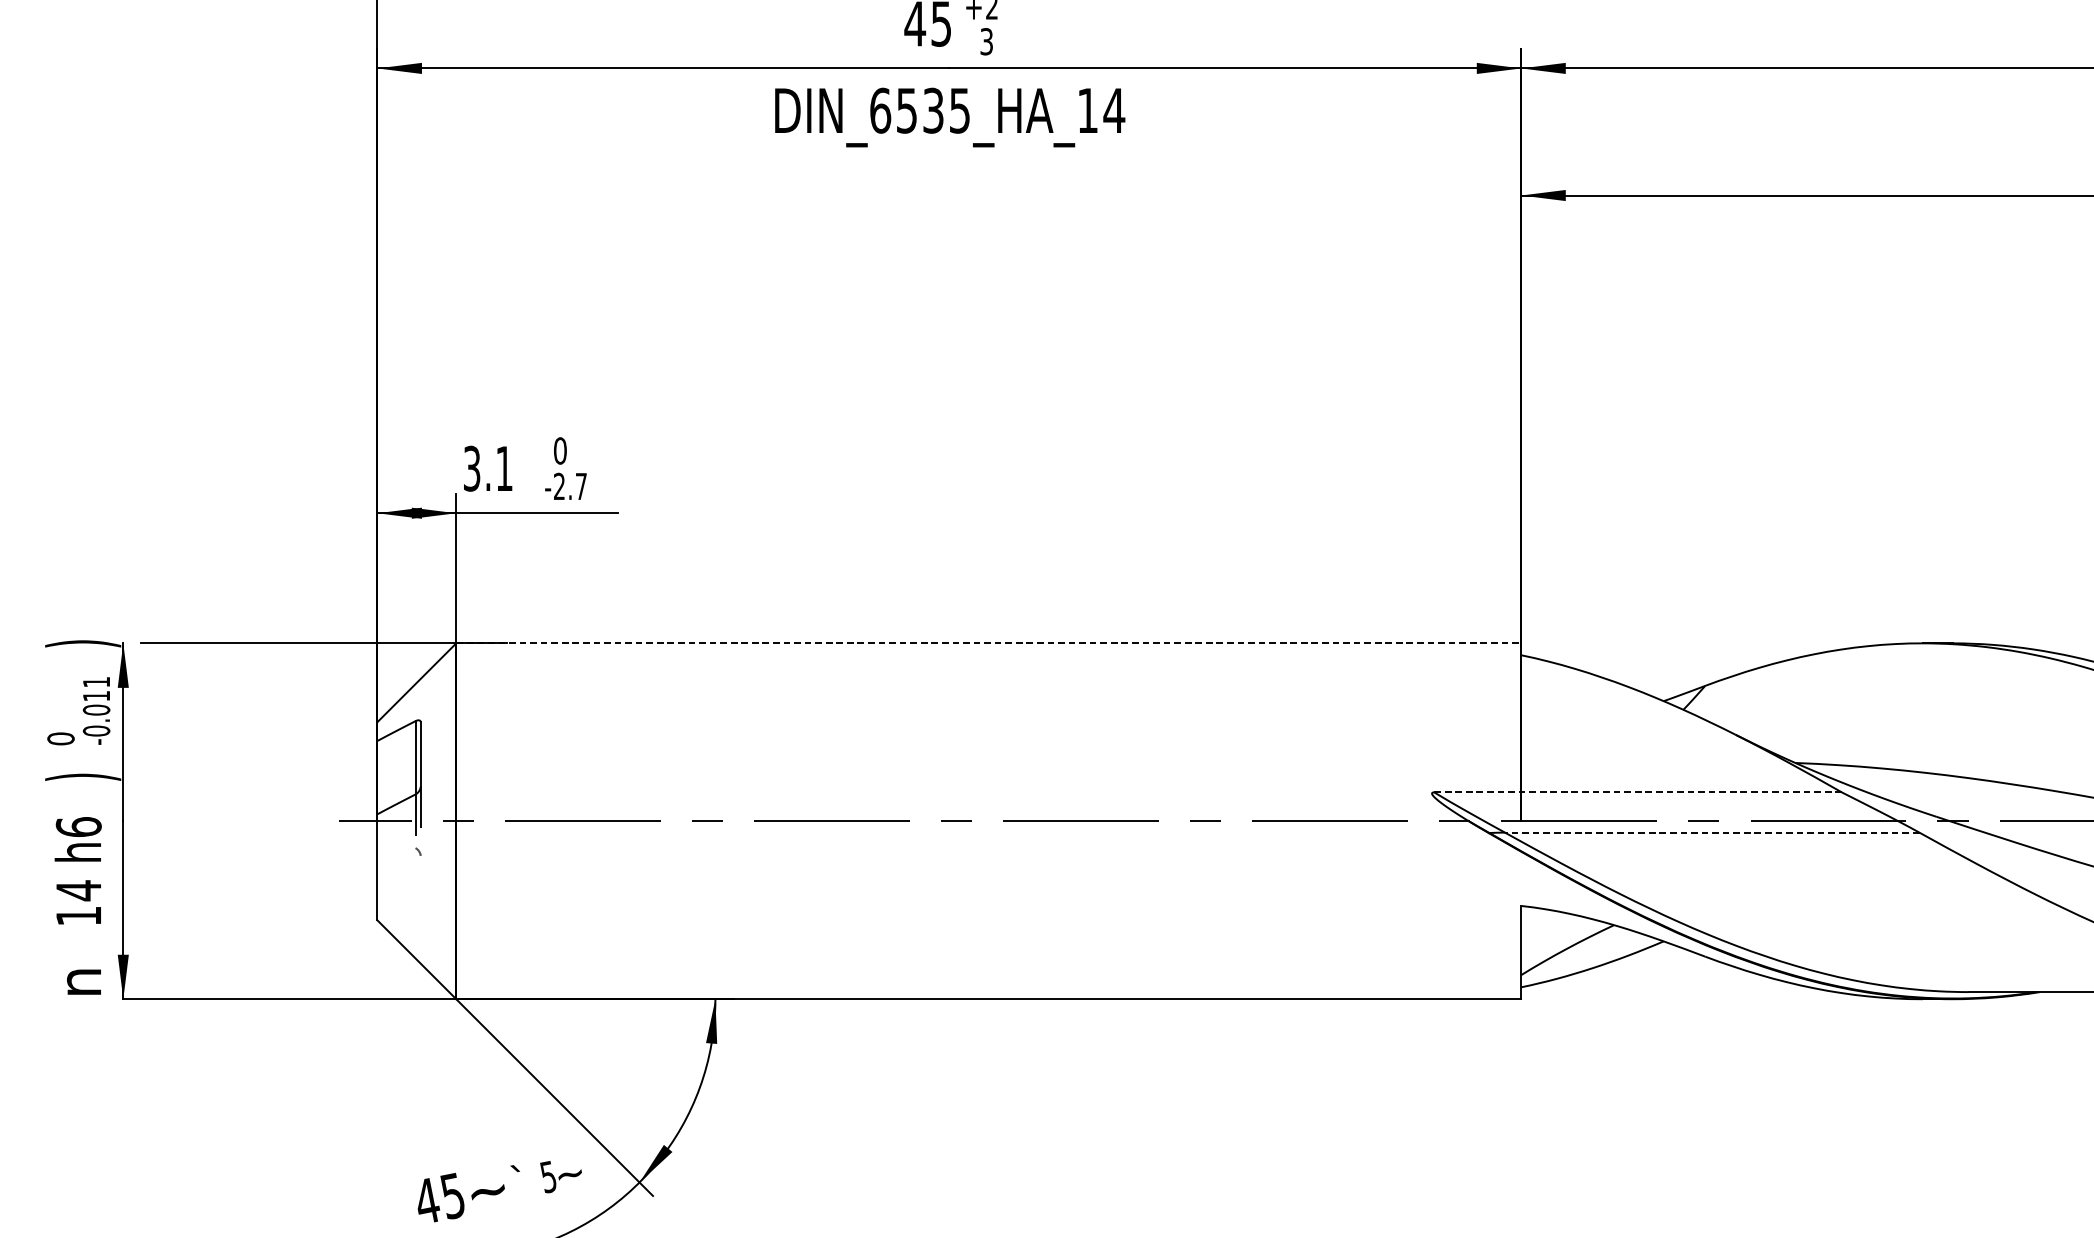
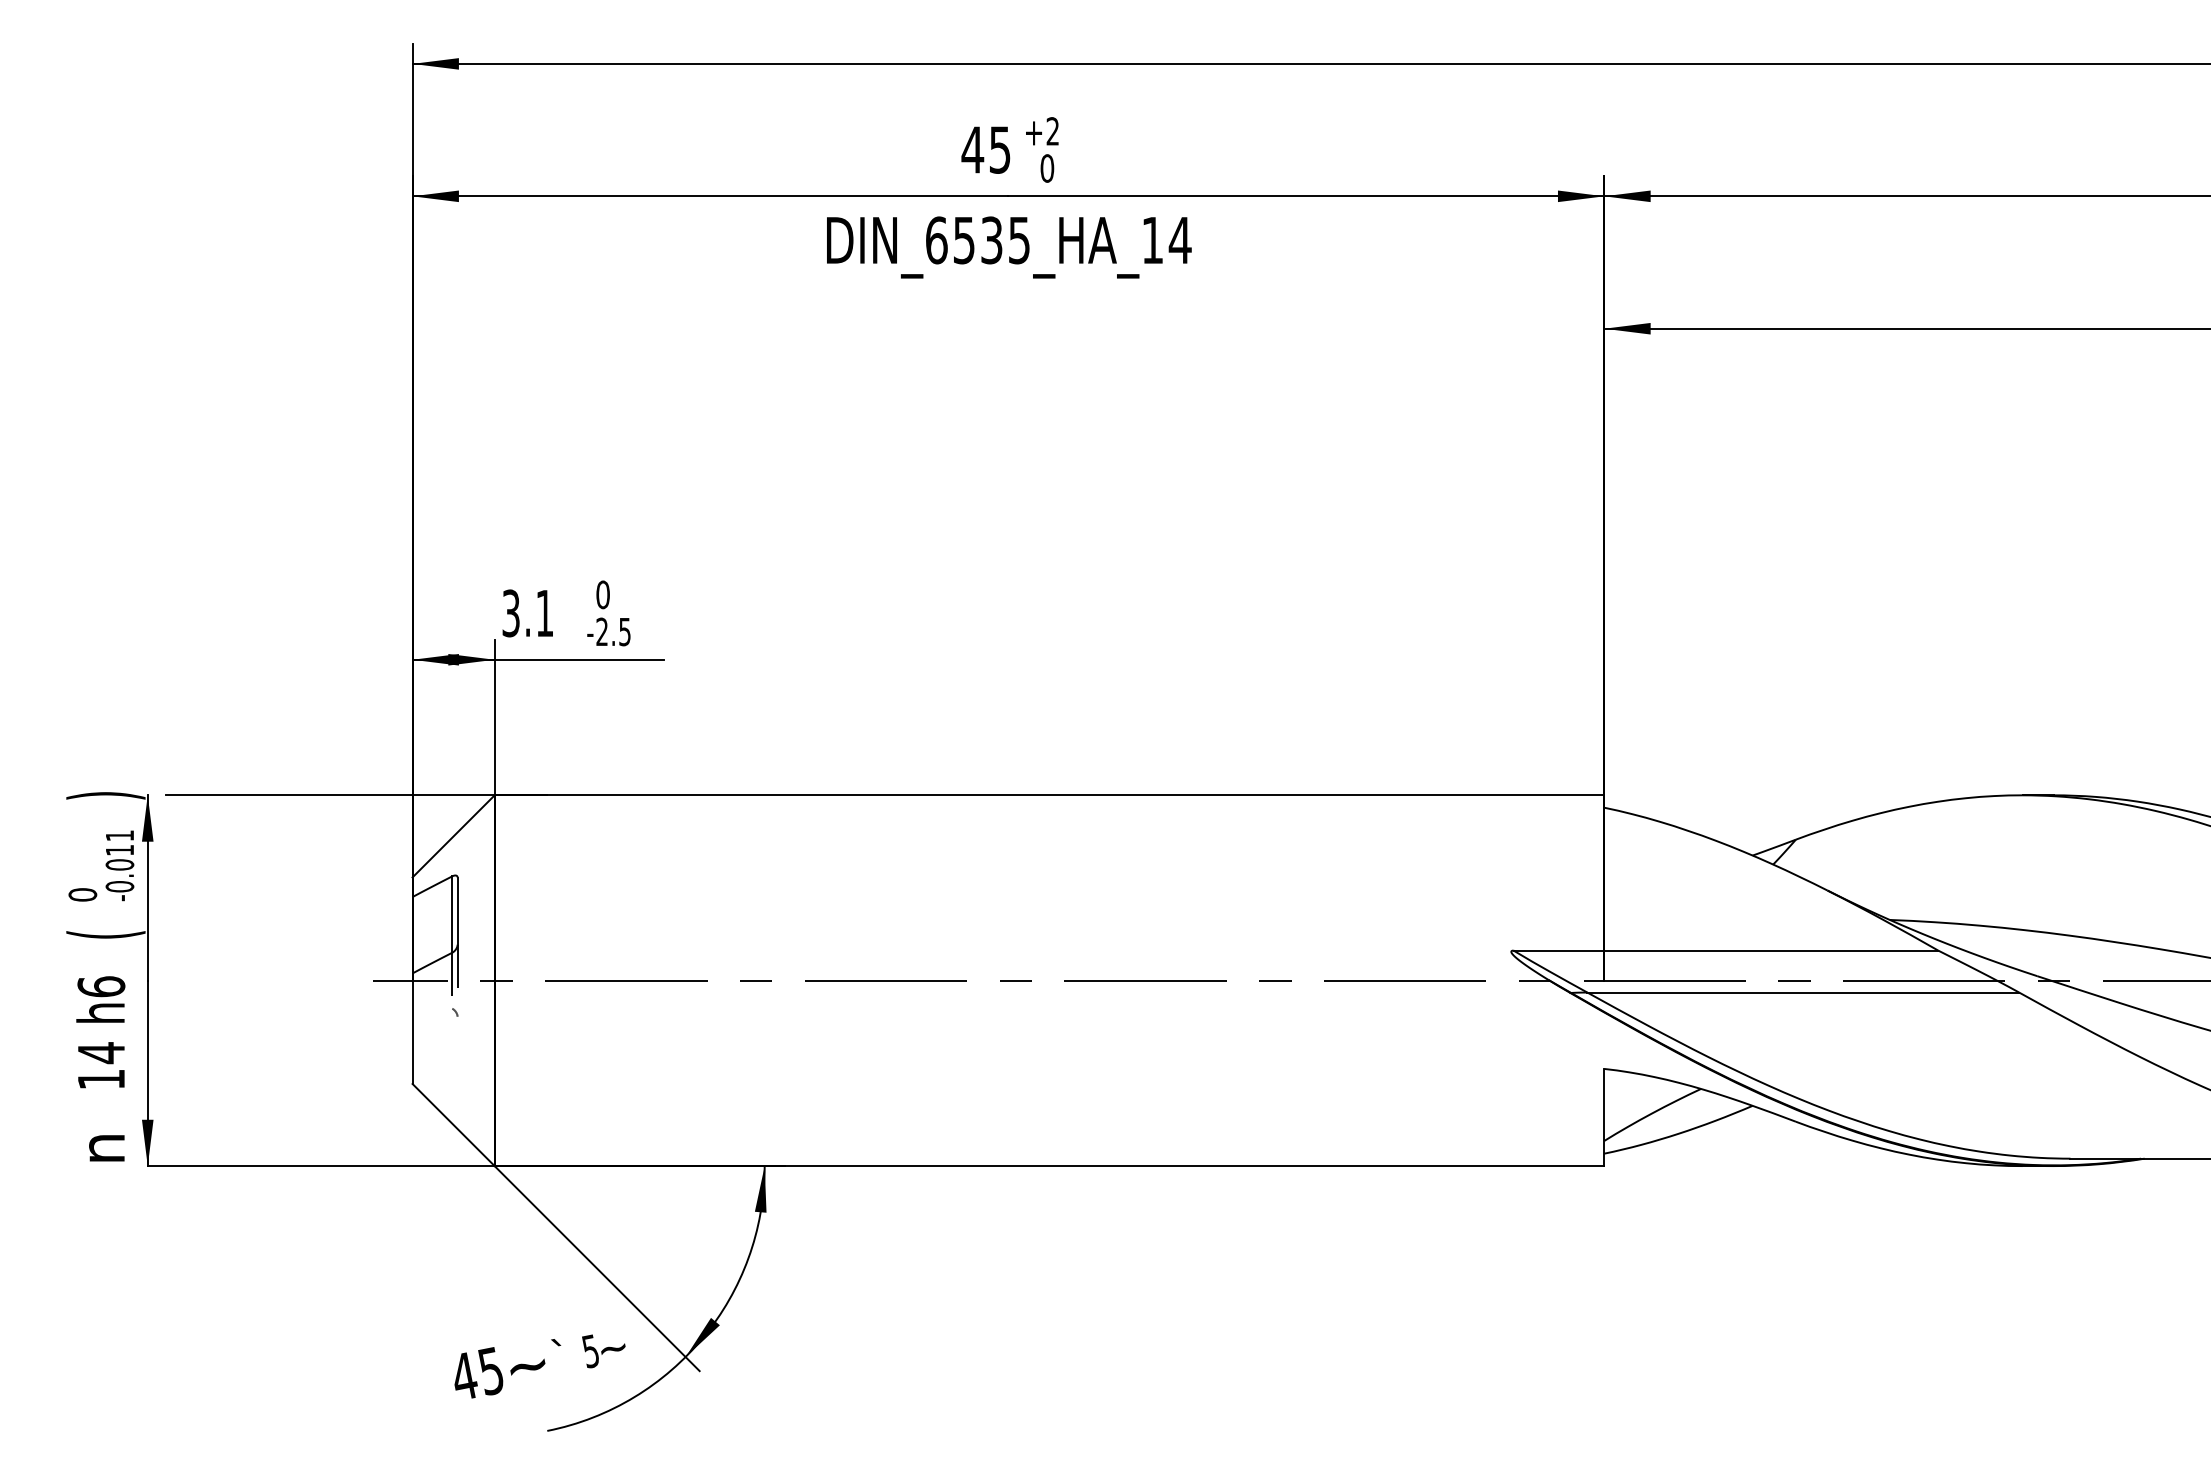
text: (986, 41) -> (1047, 168), 3 -> 0
text: (580, 487) -> (624, 632), -2.7 -> -2.5
line: (988, 643) -> (1049, 795), dashed -> solid
text: (82, 776) -> (105, 934), ) -> (
line: (1638, 792) -> (1726, 950), dashed -> solid
line: (1712, 832) -> (1803, 992), dashed -> solid

